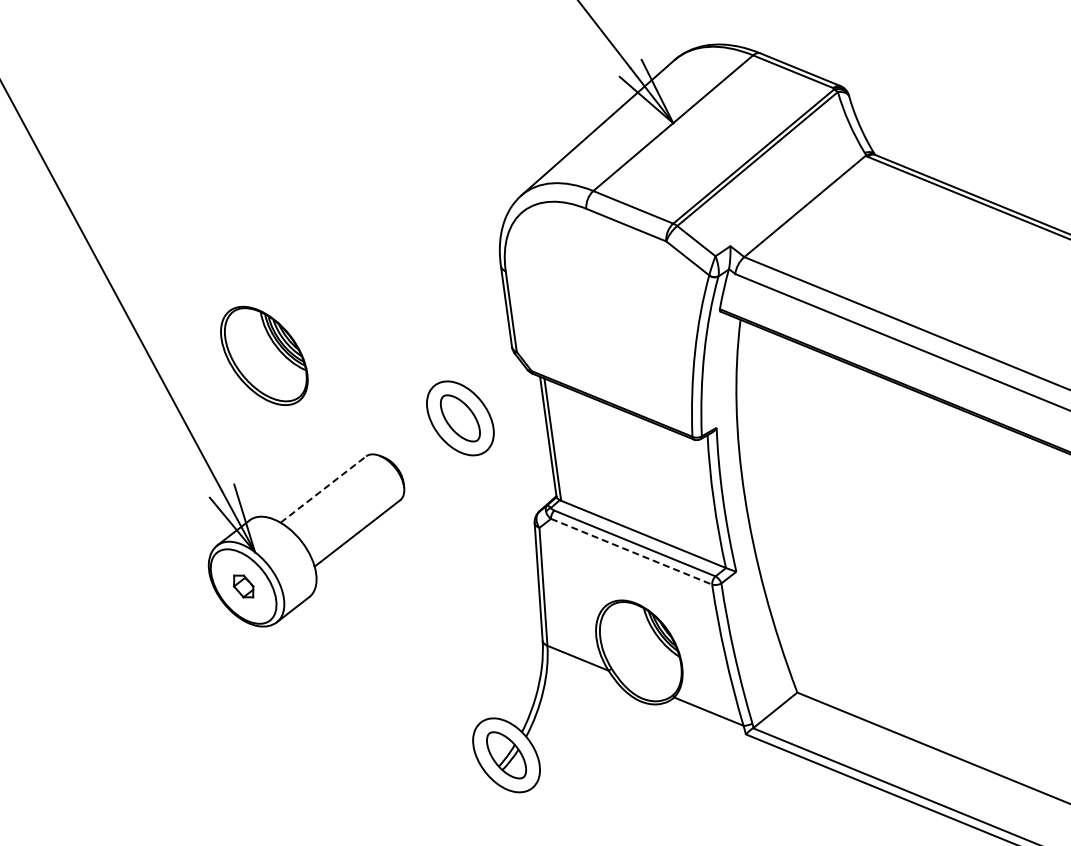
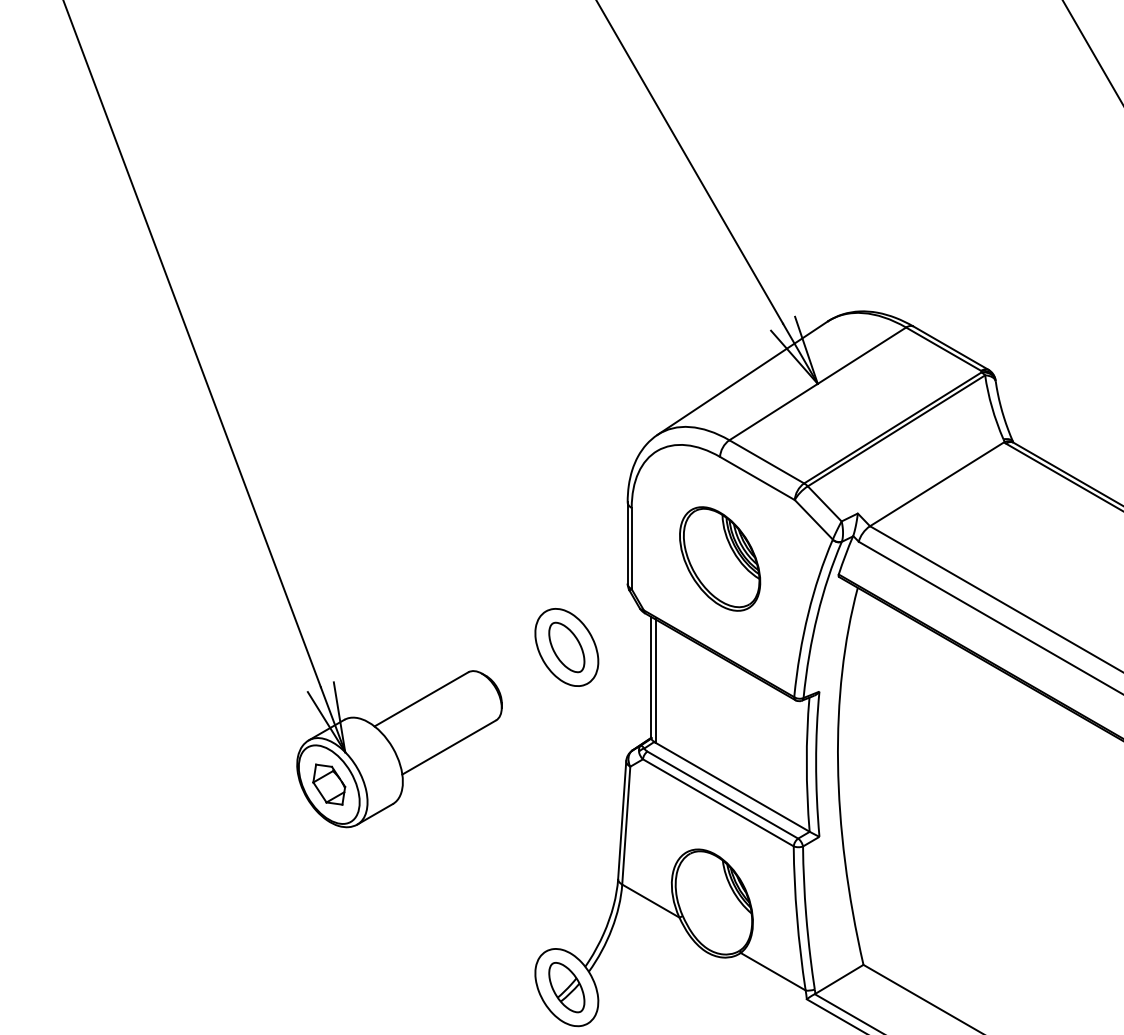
part: (264, 355) -> (720, 558), moved
line: (323, 489) -> (421, 699), dashed -> solid
line: (631, 552) -> (718, 803), dashed -> solid
part: (243, 586) -> (329, 784), size x1.67

